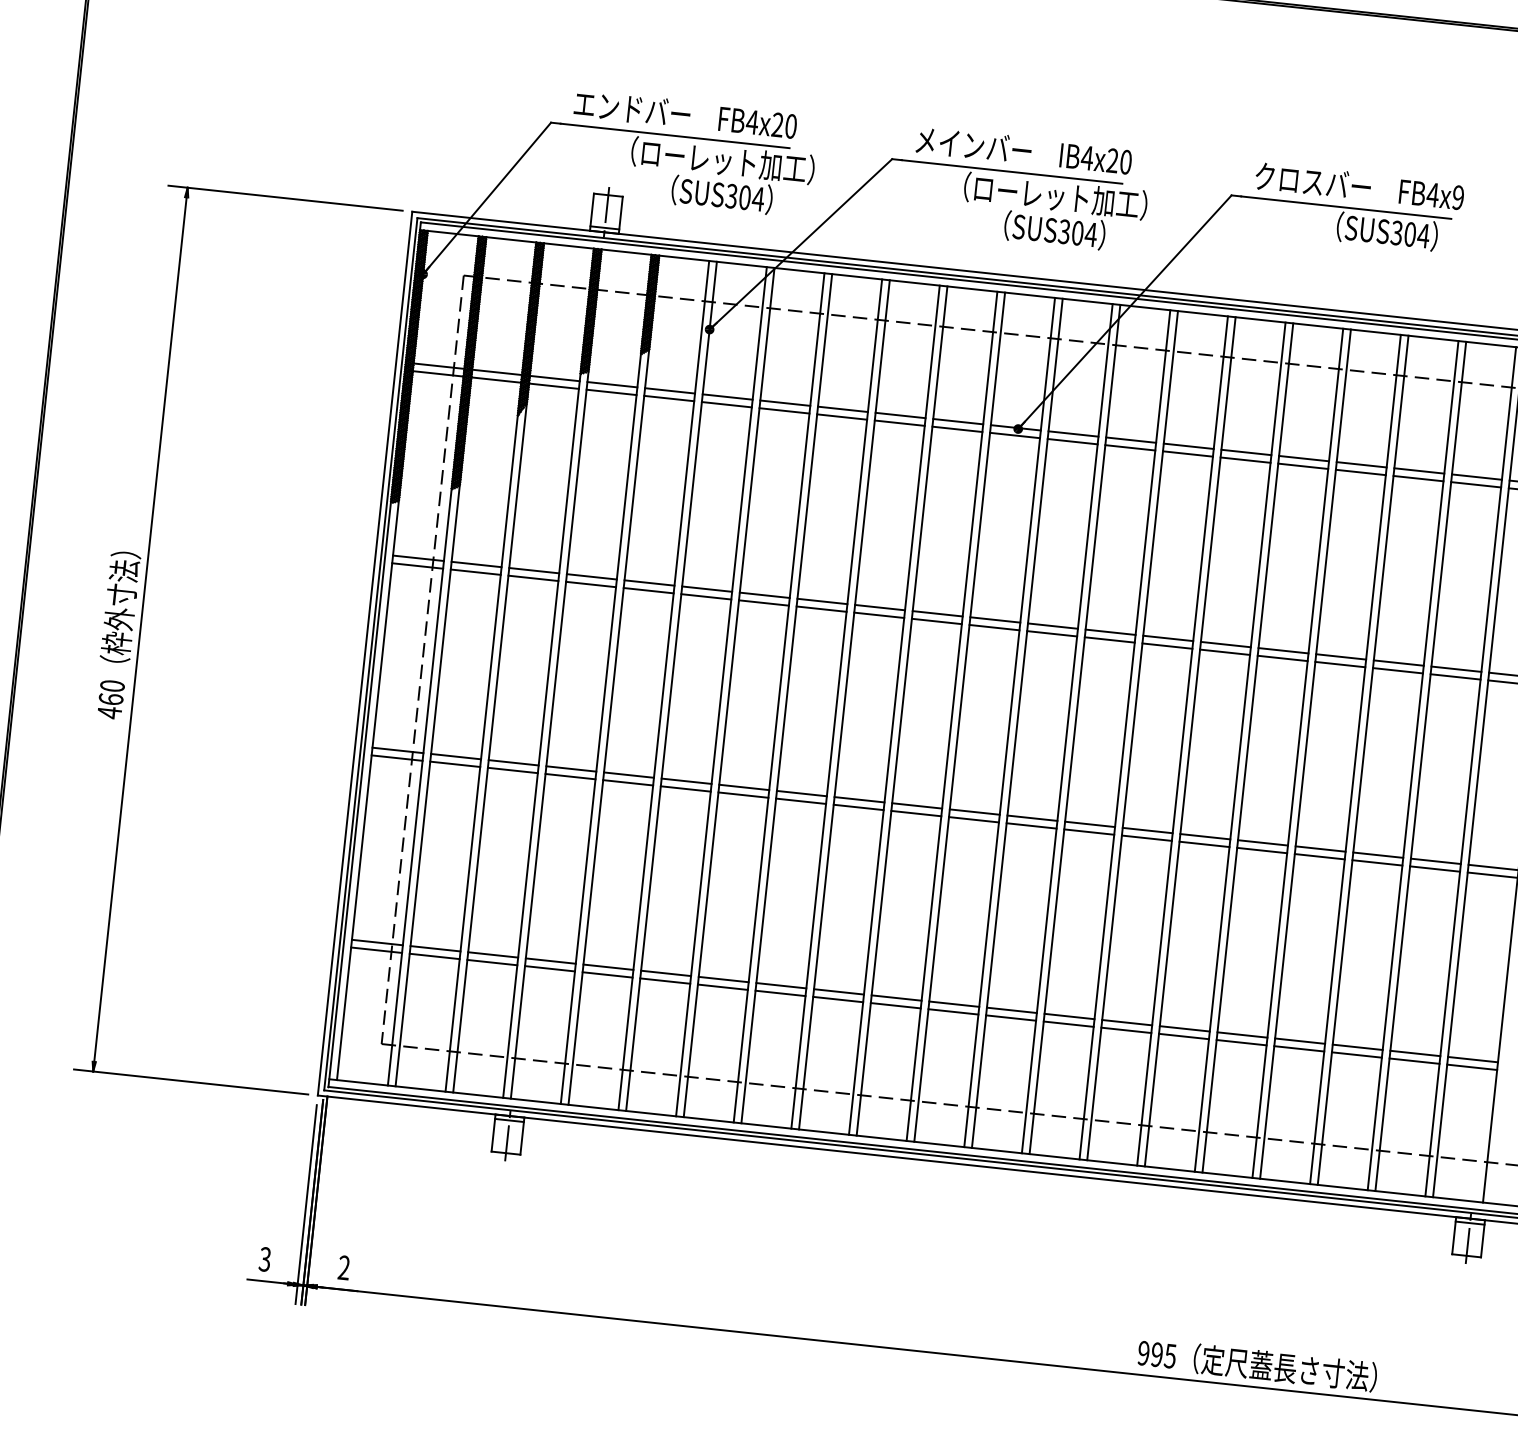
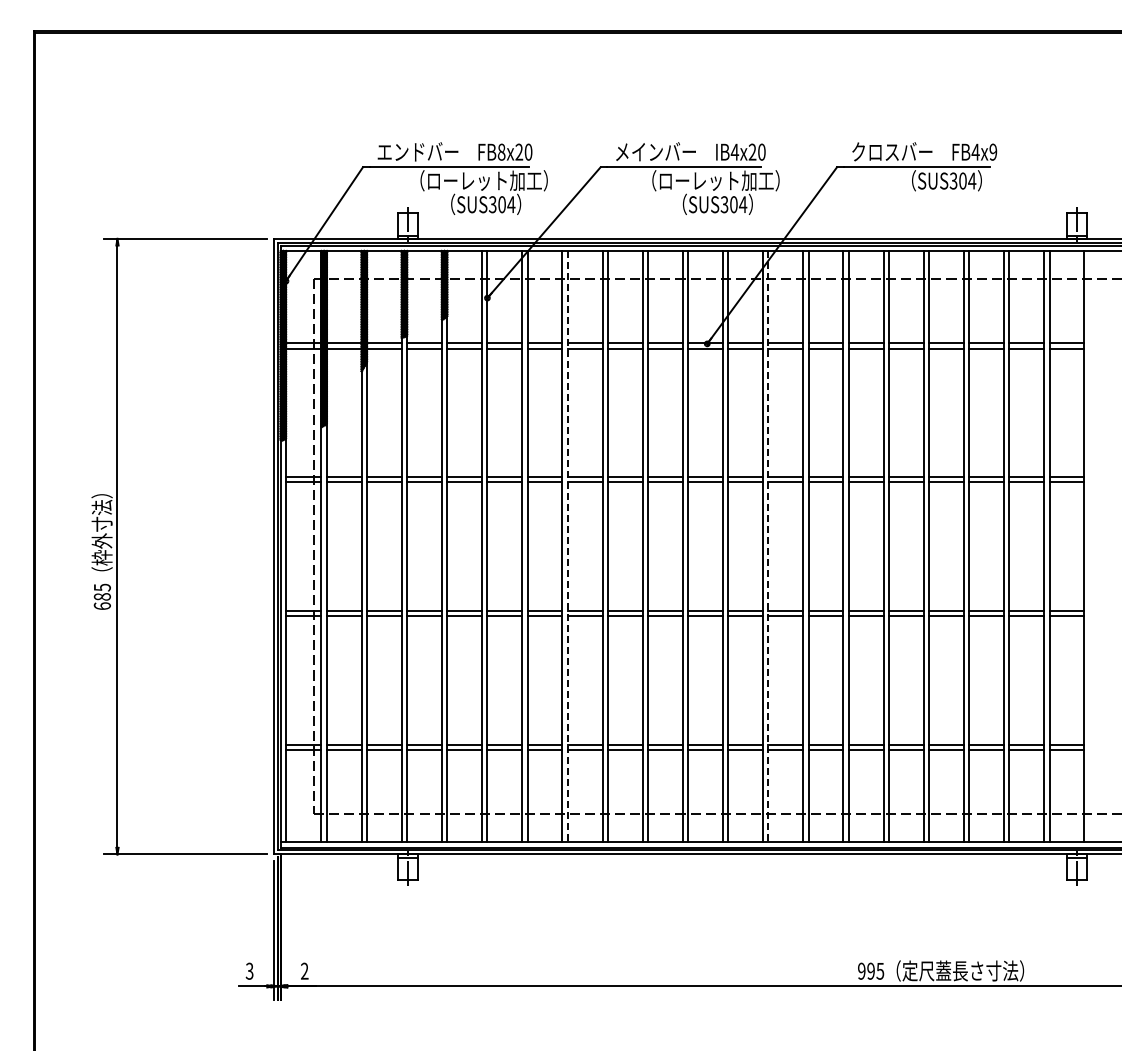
text: (752, 121) -> (501, 151), FB4x20 -> FB8x20
text: (109, 698) -> (101, 596), 460 -> 685
line: (786, 698) -> (567, 546), solid -> dashed
line: (1075, 729) -> (768, 546), solid -> dashed

